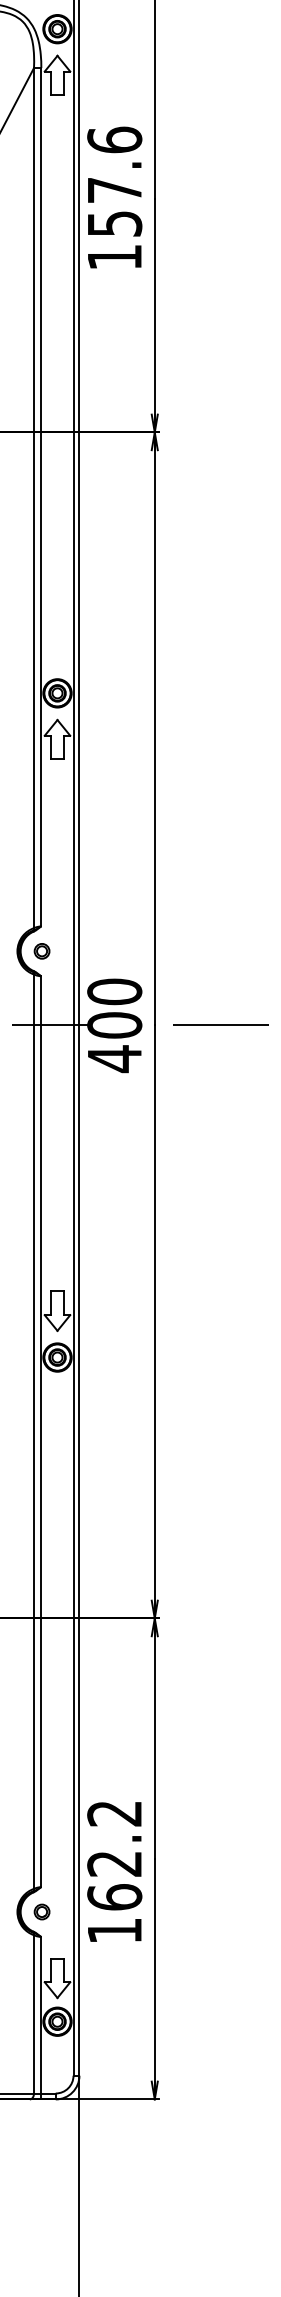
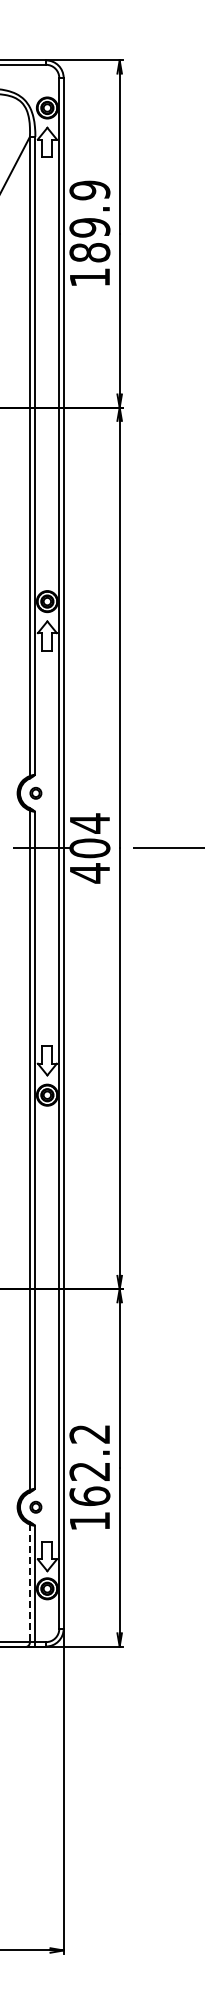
text: (114, 181) -> (89, 221), 157.6 -> 189.9
text: (114, 991) -> (89, 823), 400 -> 404
line: (33, 2014) -> (29, 1583), solid -> dashed

